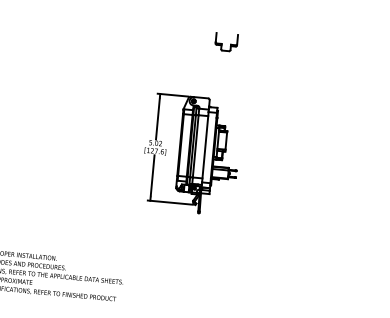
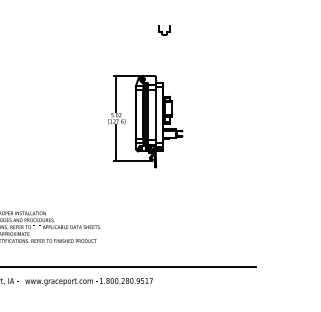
part: (226, 42) -> (164, 30), size x0.62

